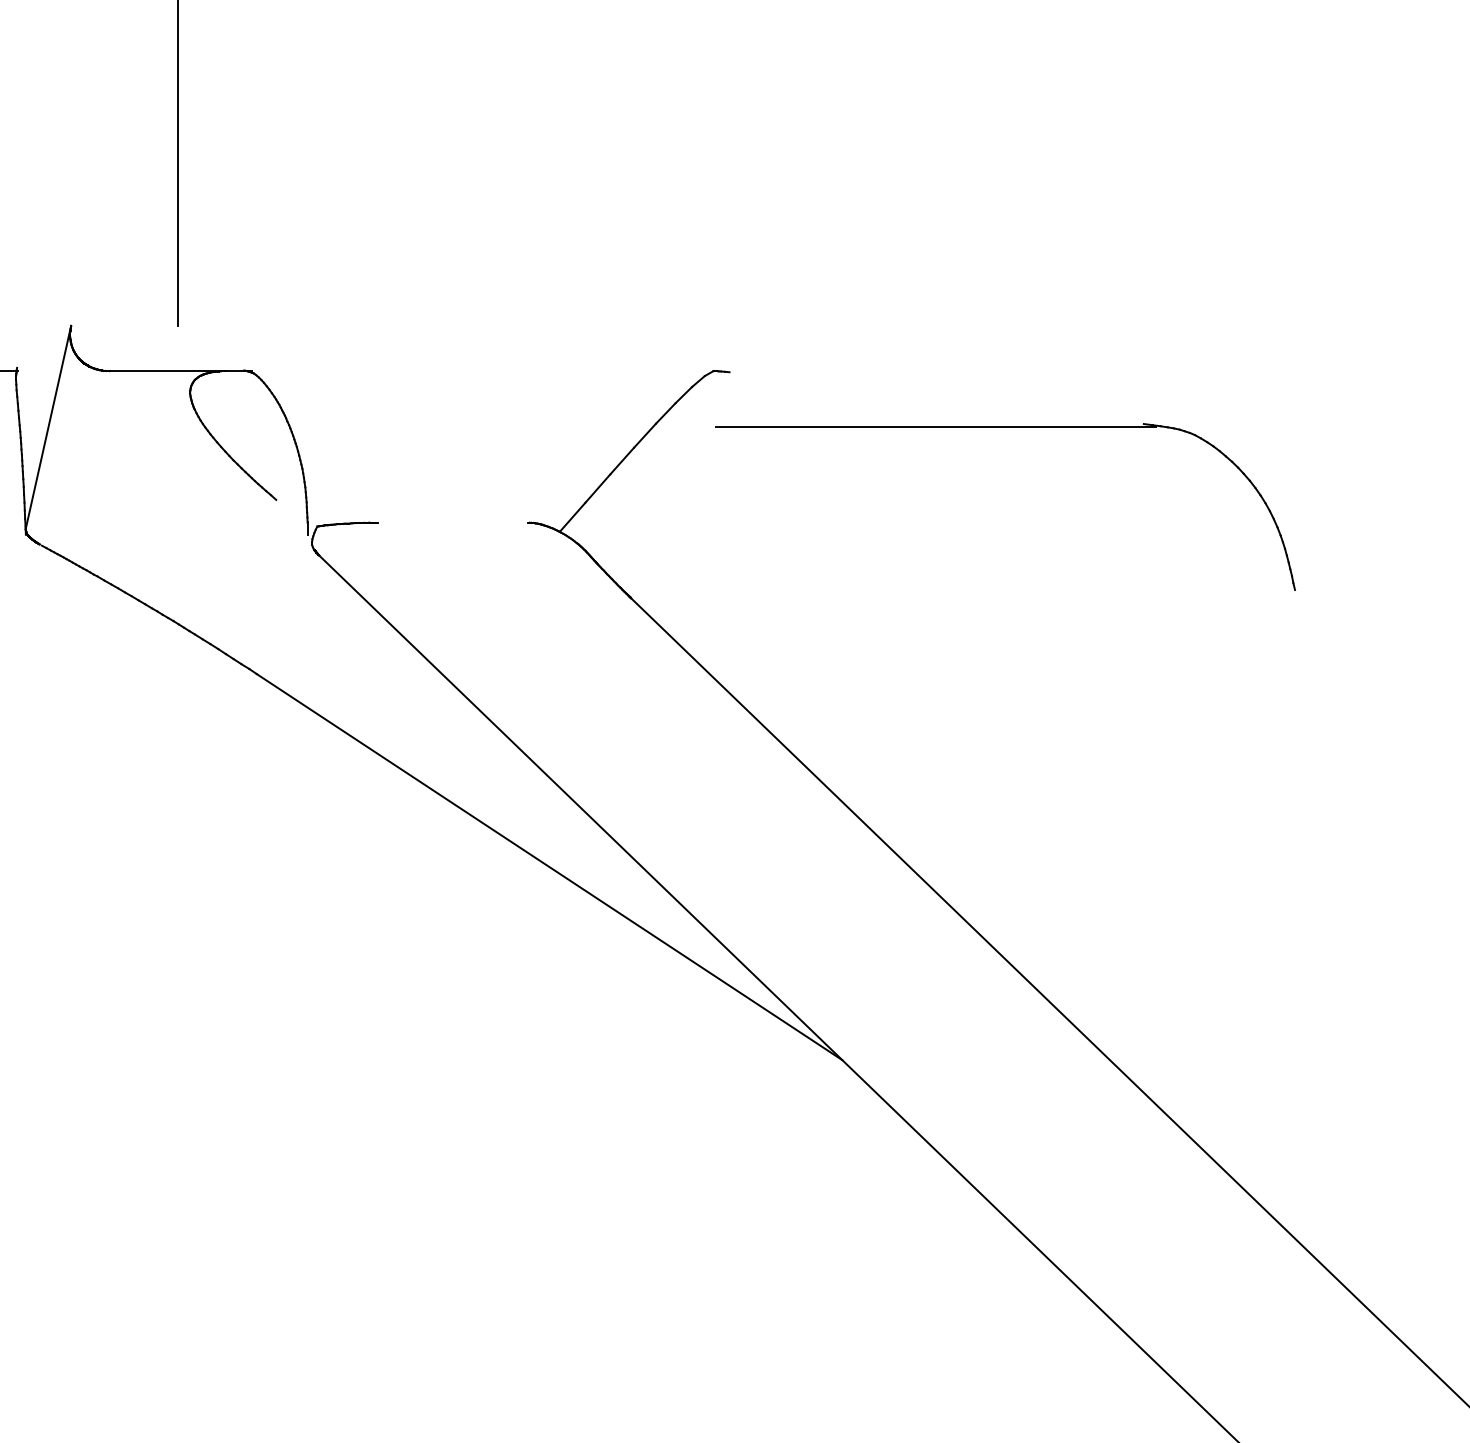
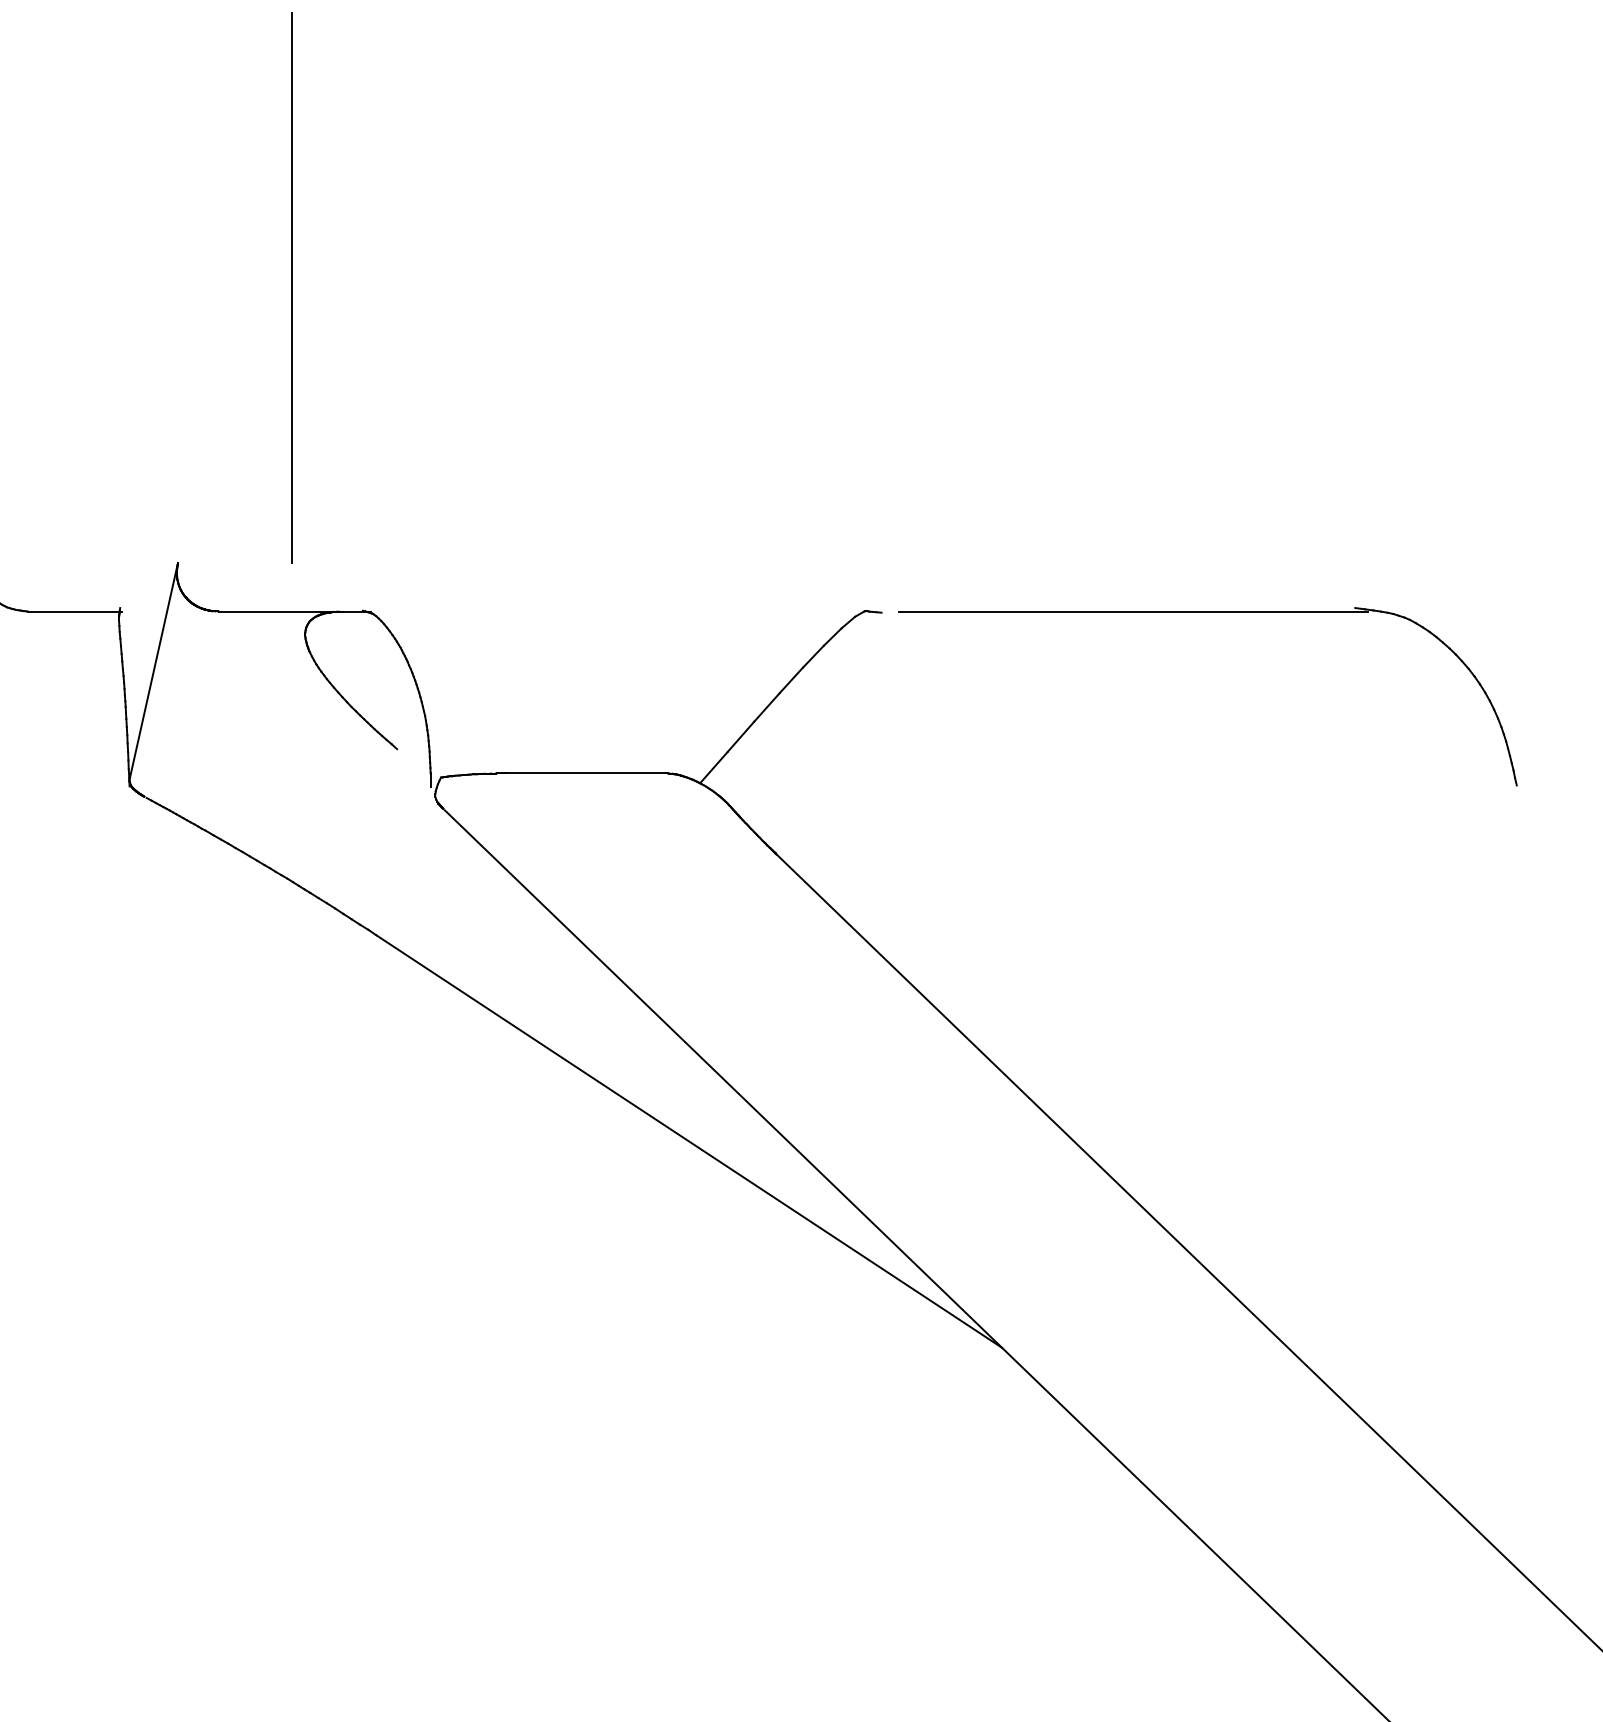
part: (1005, 428) -> (1207, 612), moved
line: (453, 522) -> (586, 773), added

